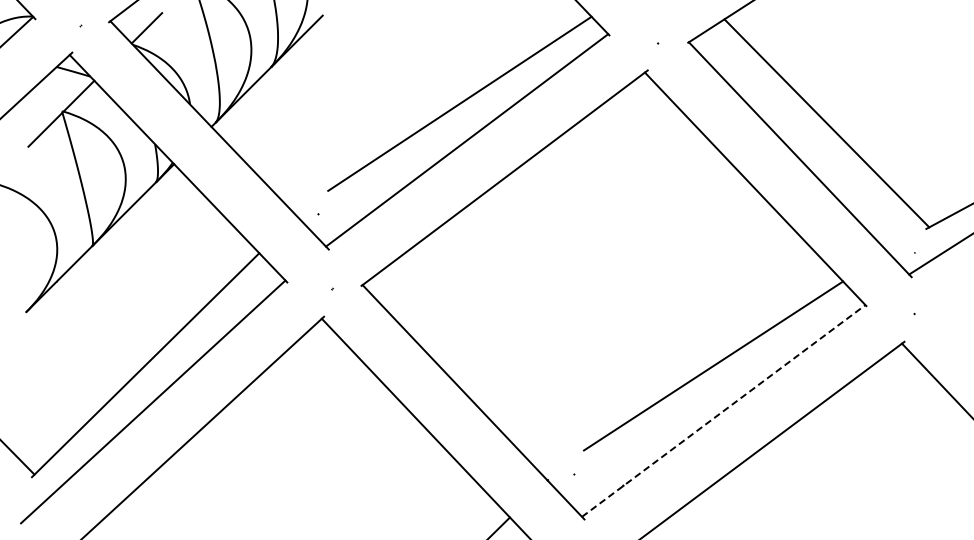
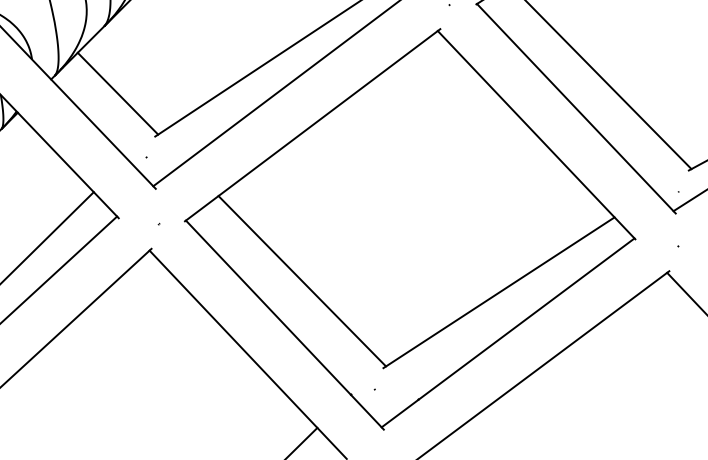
line: (286, 142) -> (118, 93), added
line: (492, 352) -> (301, 280), added
line: (723, 410) -> (507, 332), dashed -> solid

